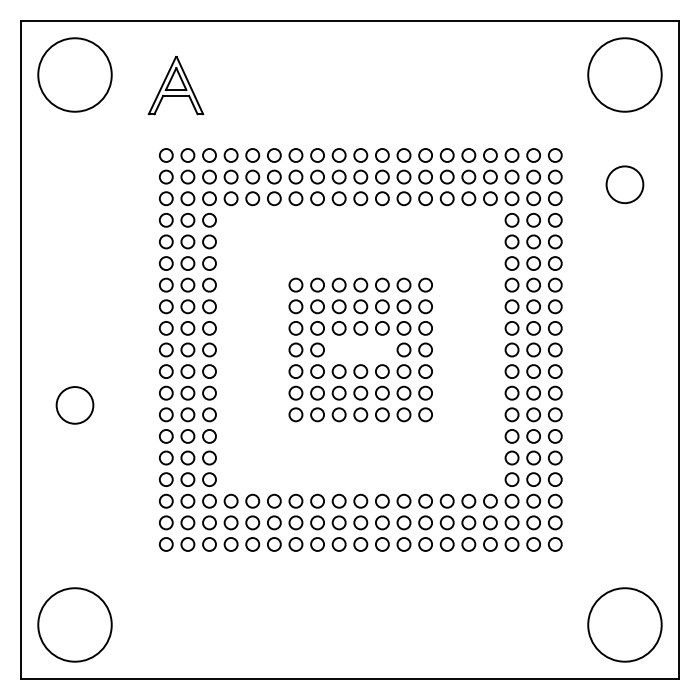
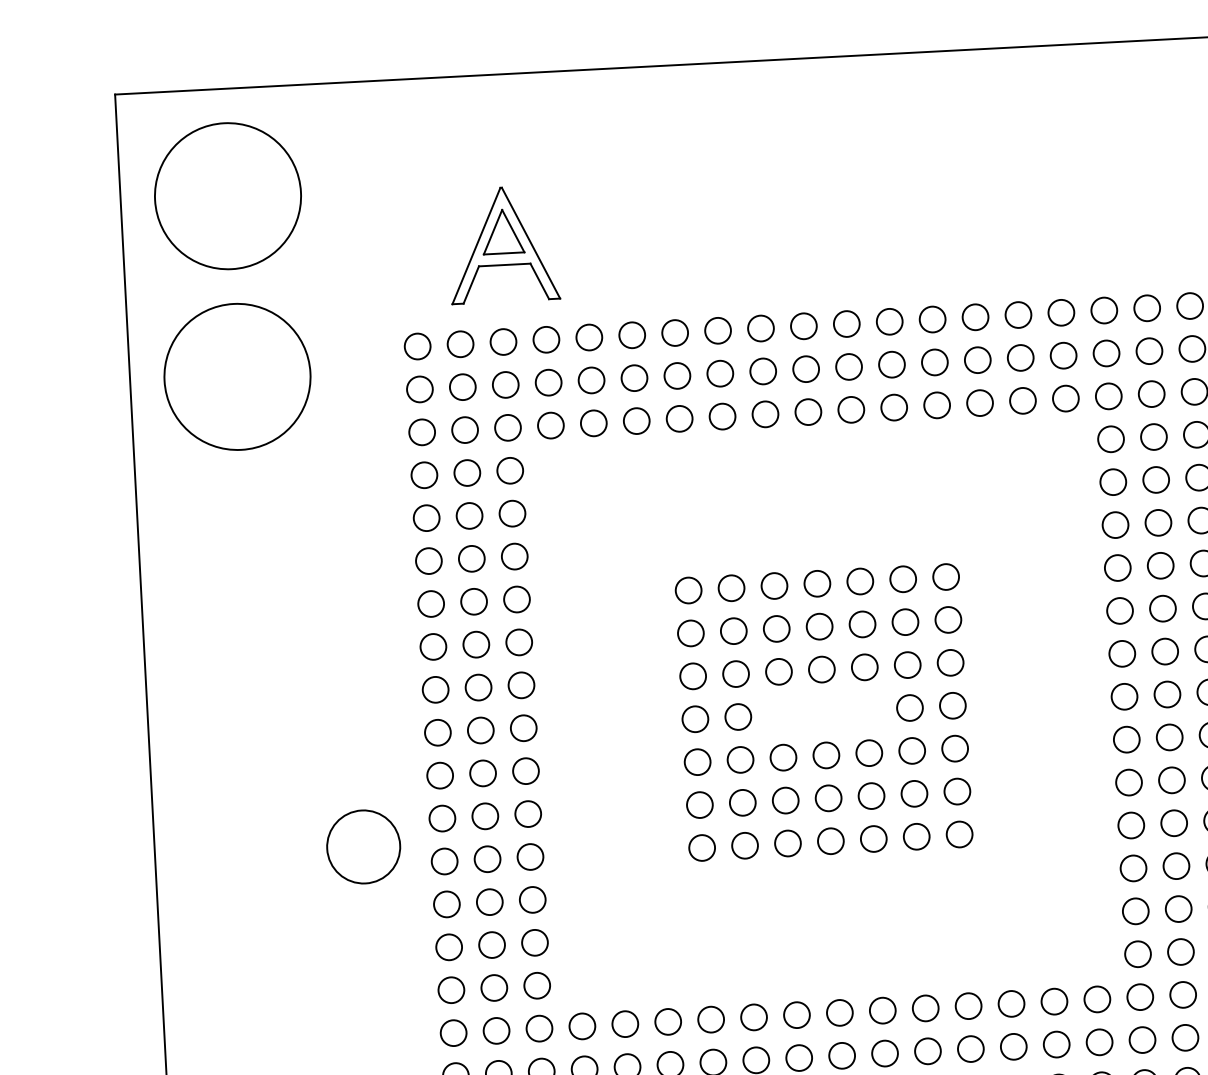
part: (175, 85) -> (502, 244), moved
circle: (74, 165) -> (236, 375), added
circle: (74, 405) -> (362, 847), moved

